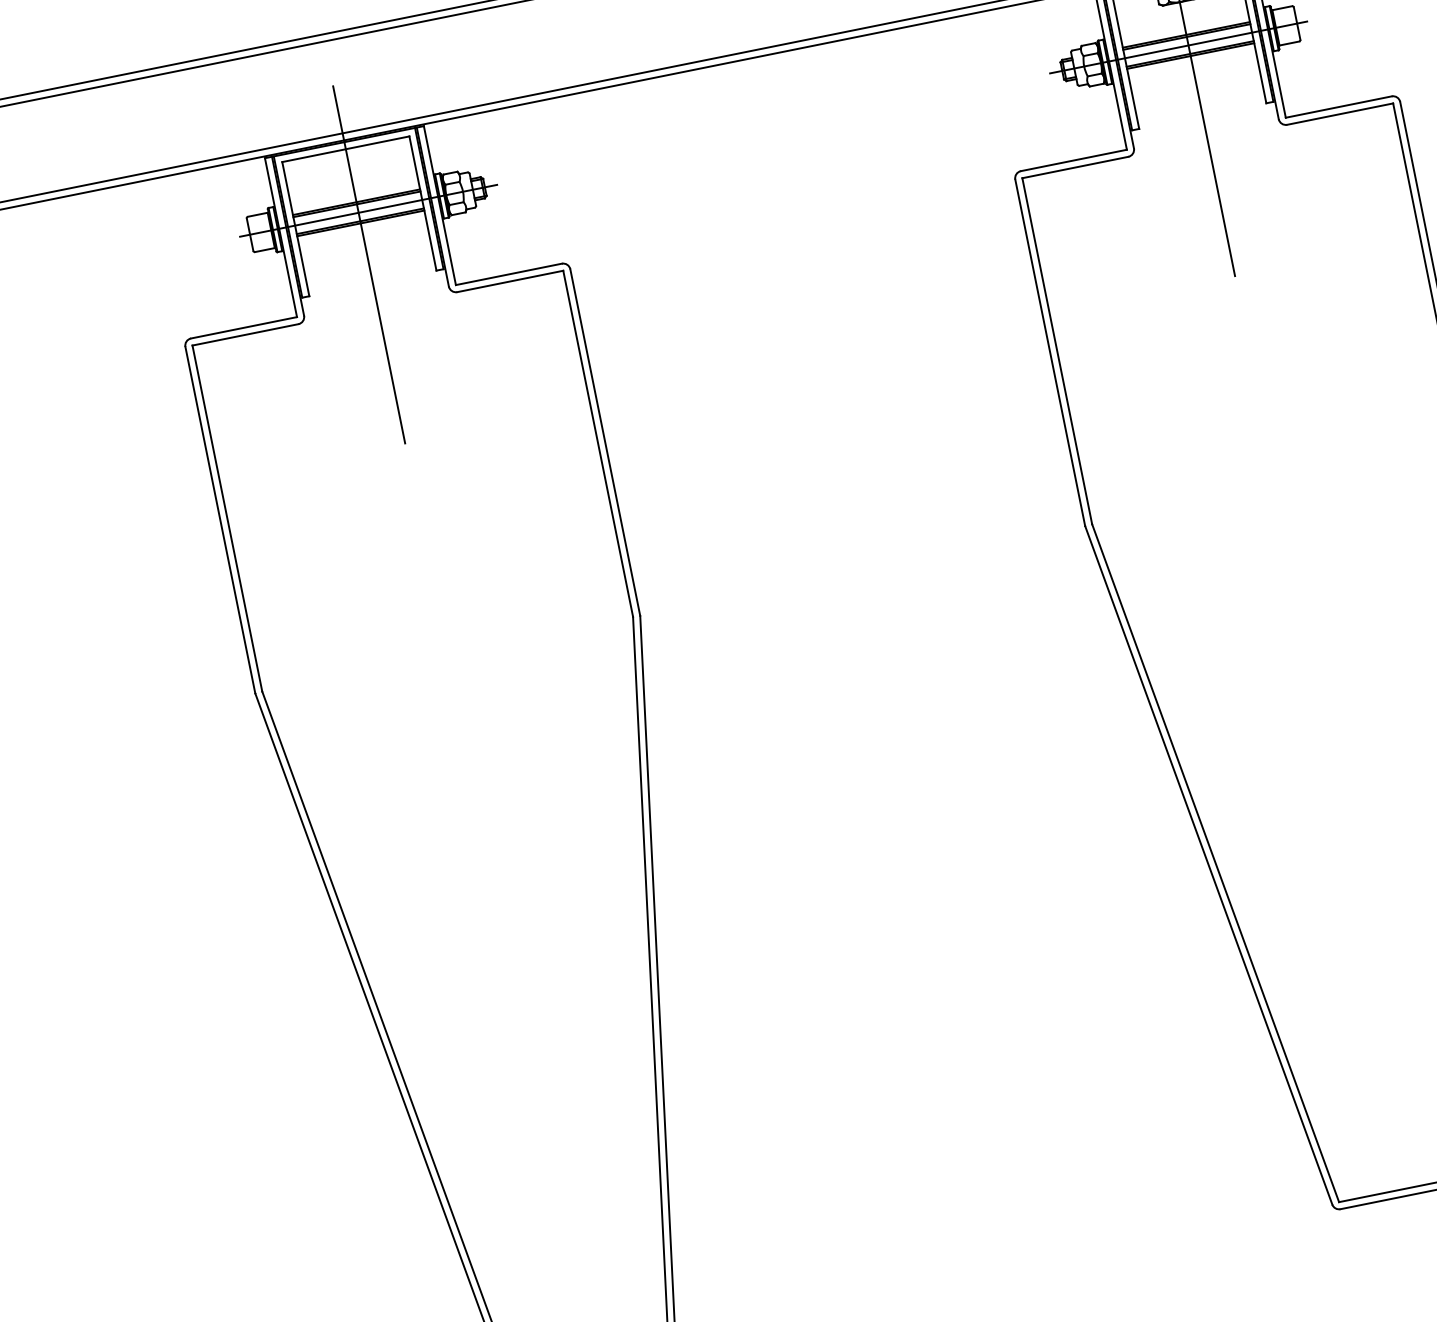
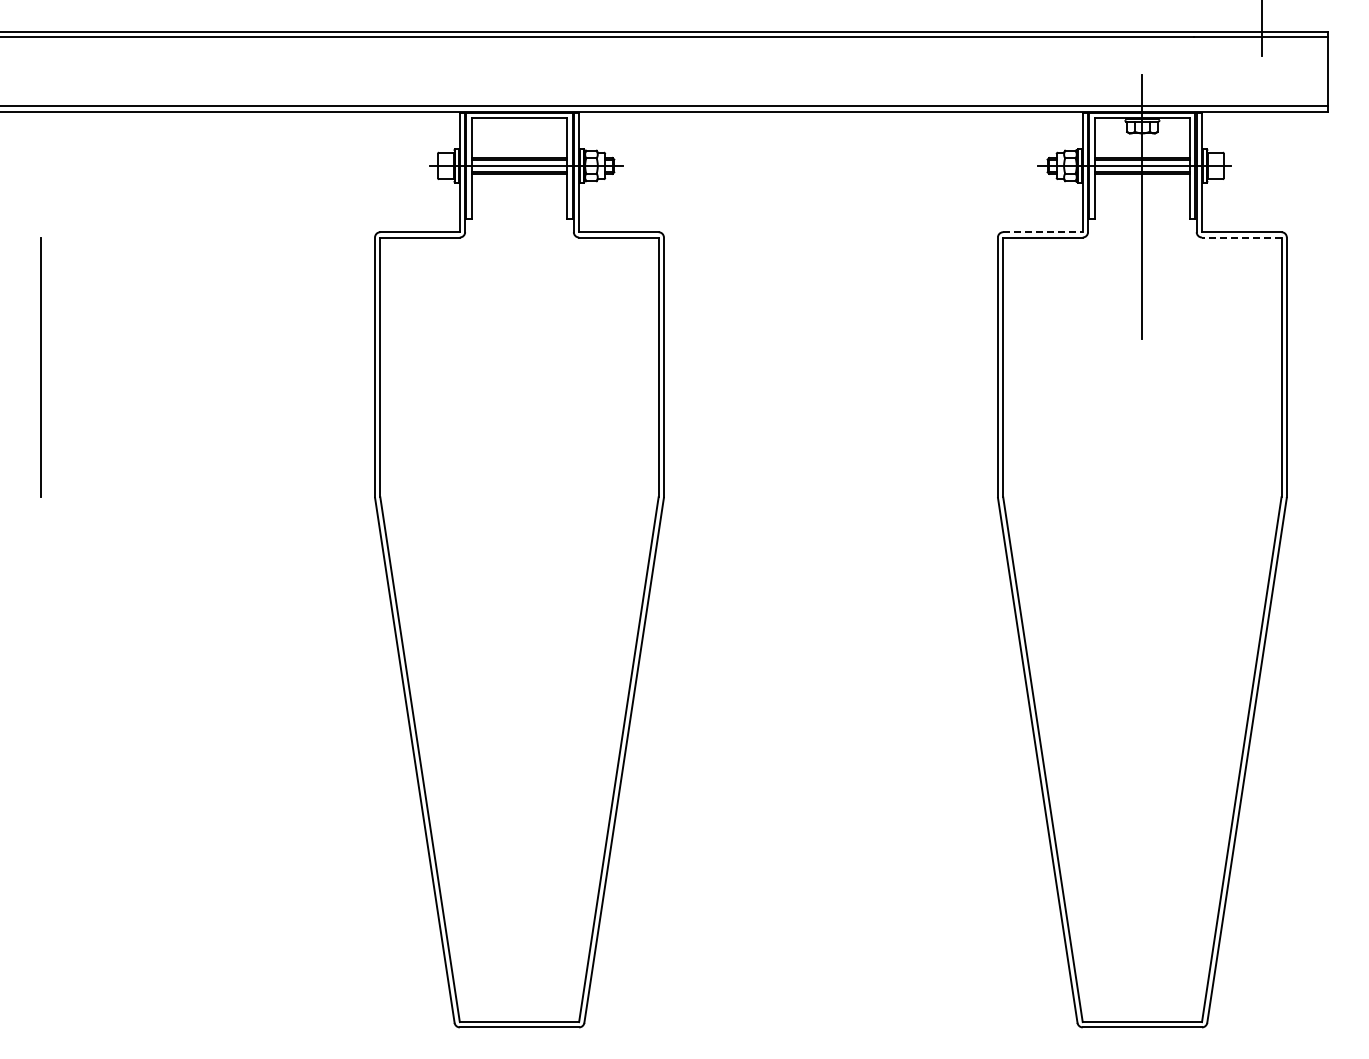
line: (1339, 114) -> (1241, 237), solid -> dashed
line: (1073, 160) -> (1042, 232), solid -> dashed
line: (369, 265) -> (519, 205), removed

